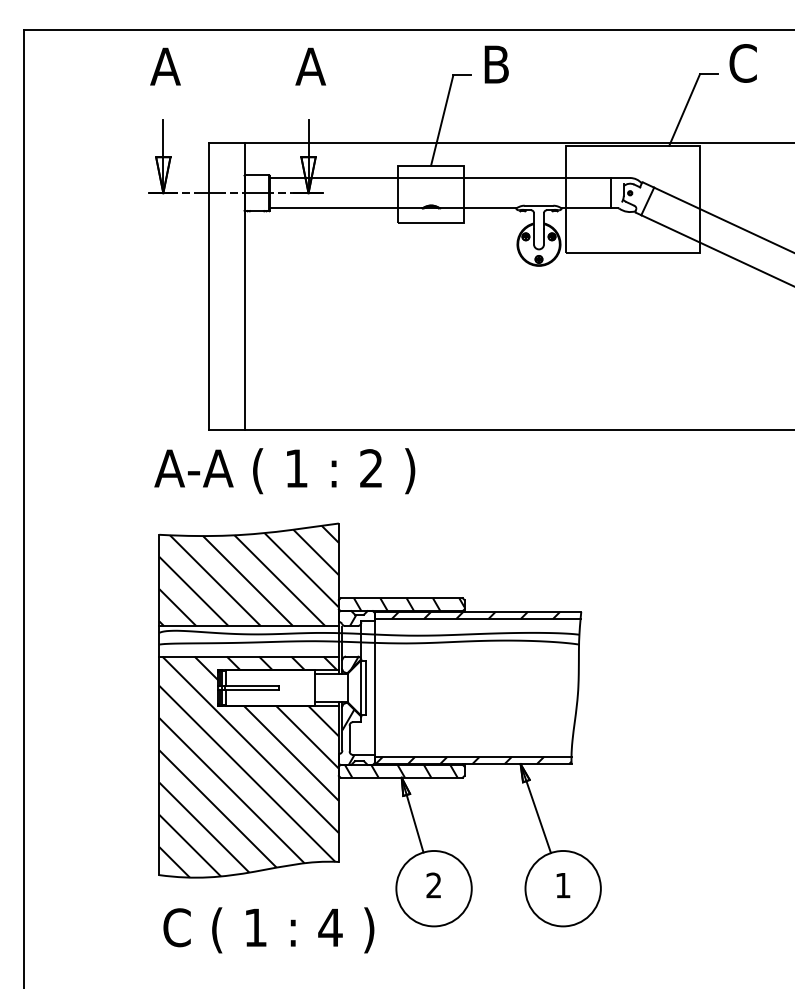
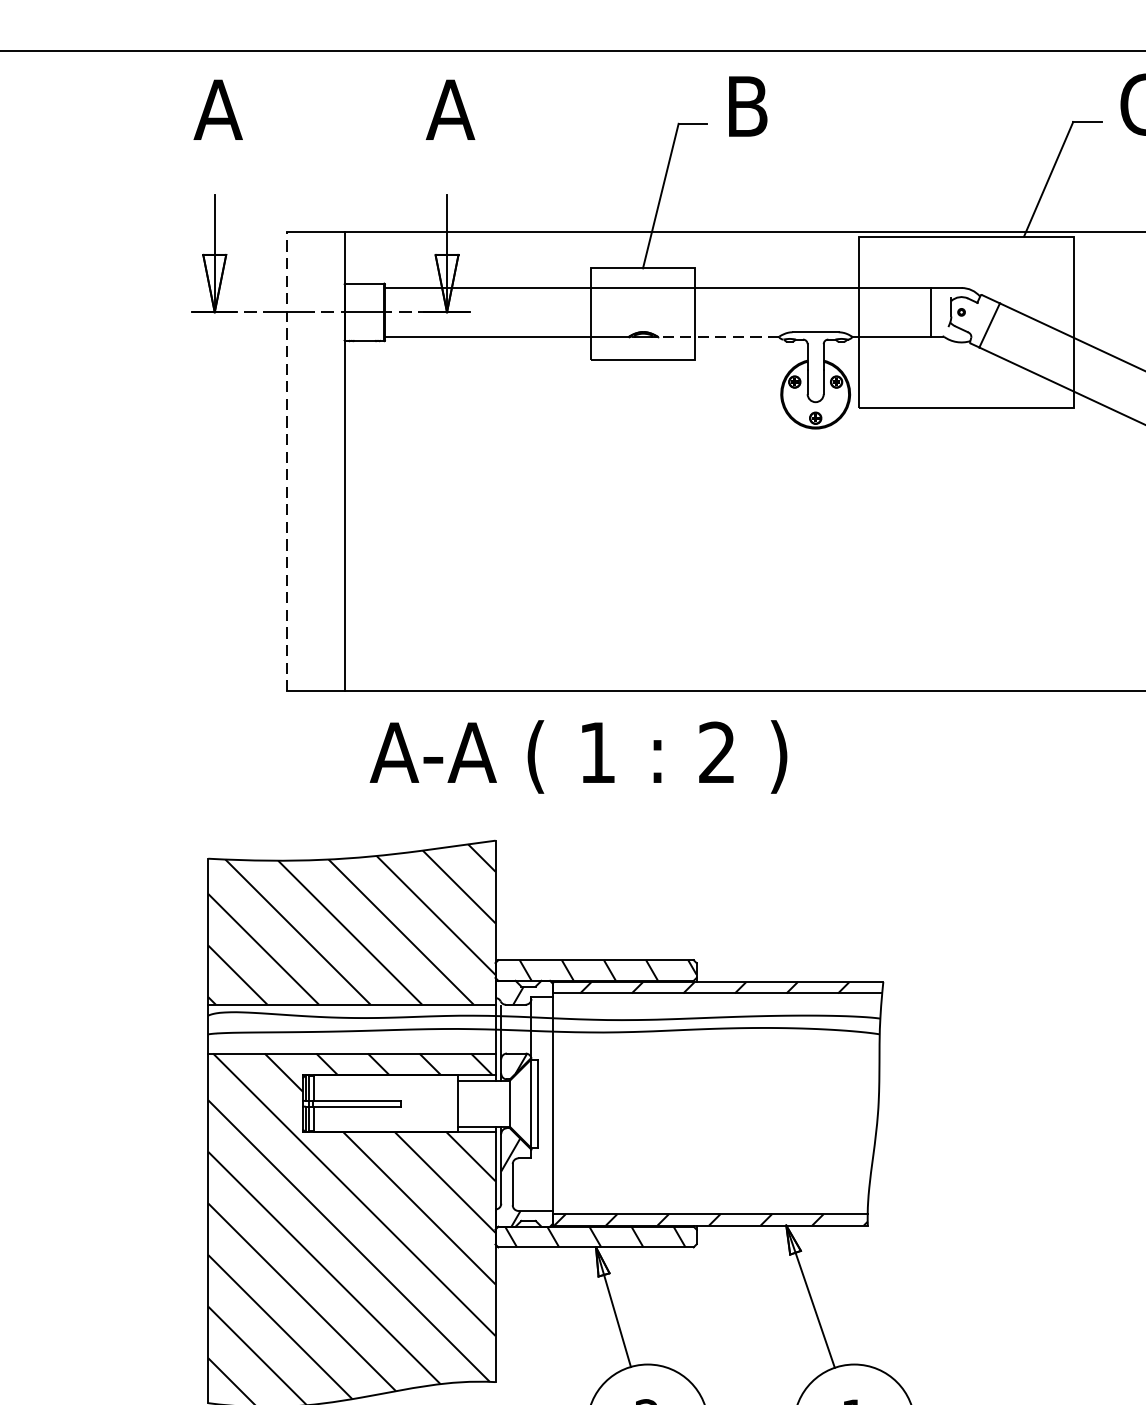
line: (478, 208) -> (718, 336), solid -> dashed
line: (208, 286) -> (286, 461), solid -> dashed
text: (284, 471) -> (578, 757), moved

